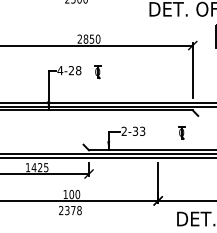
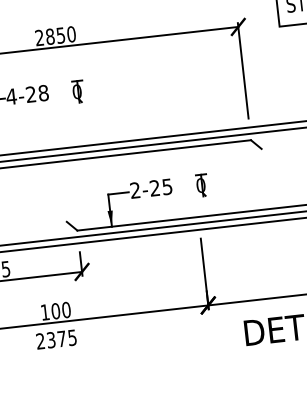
text: (138, 130) -> (160, 186), 2-33 -> 2-25
part: (181, 132) -> (200, 185), moved
text: (79, 210) -> (72, 337), 2378 -> 2375

